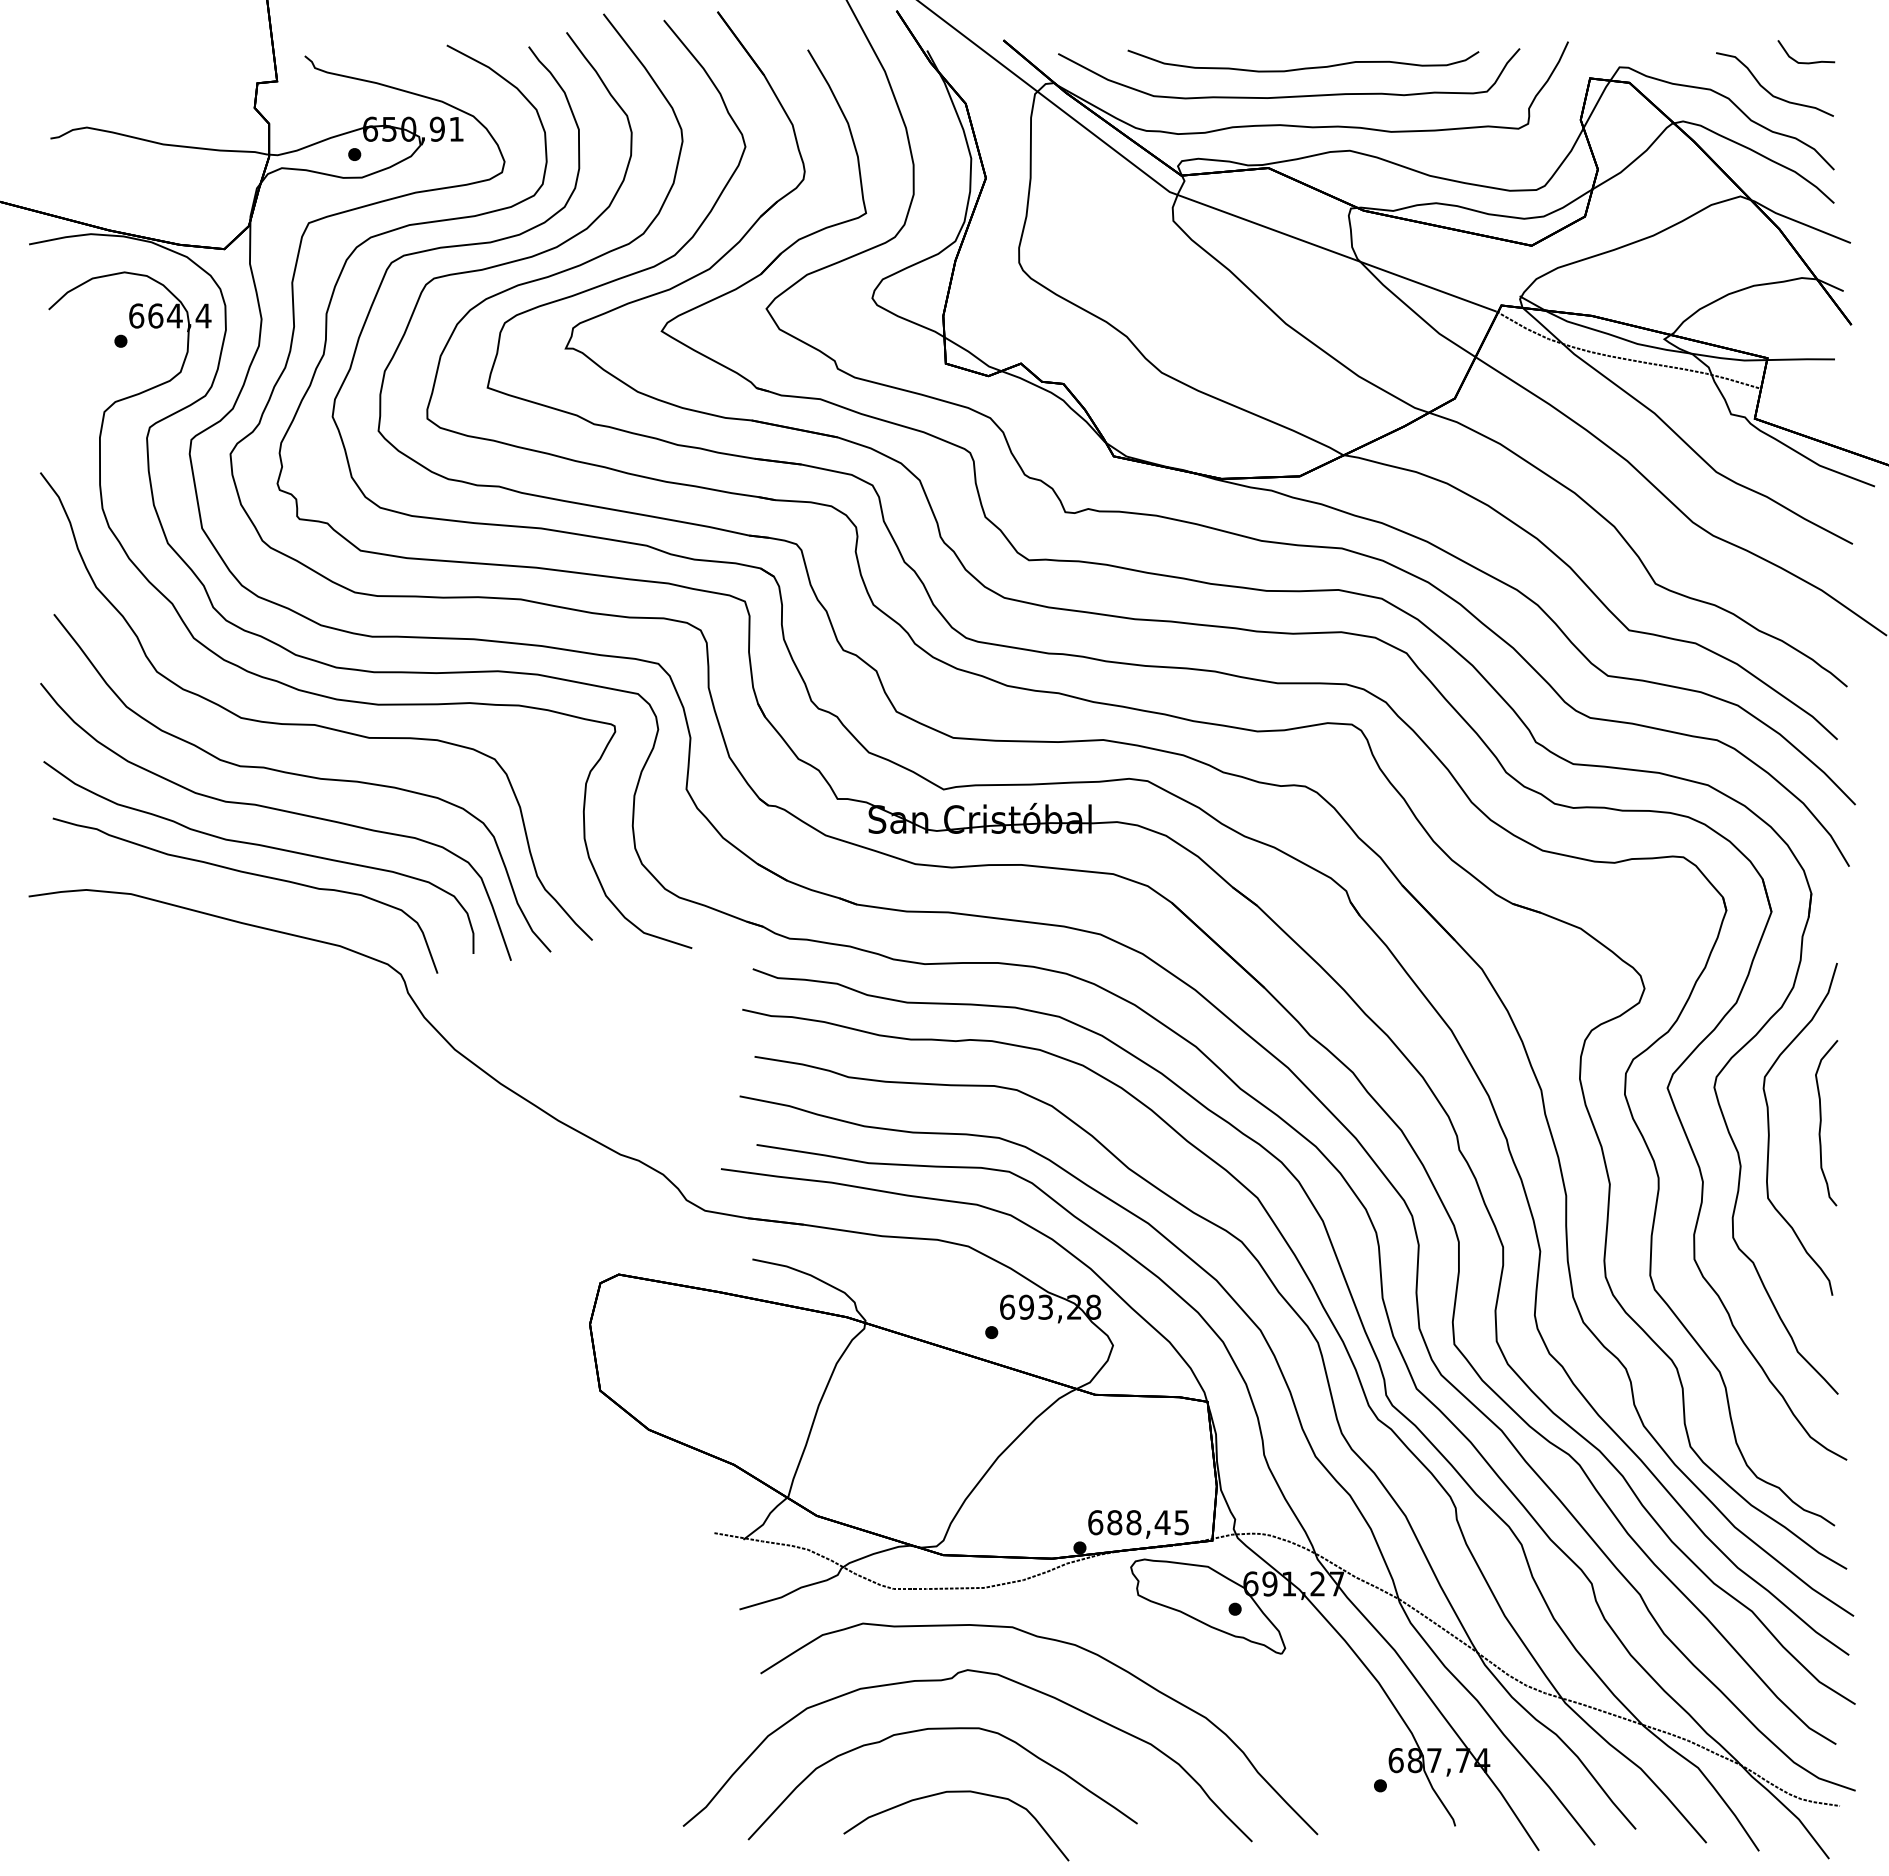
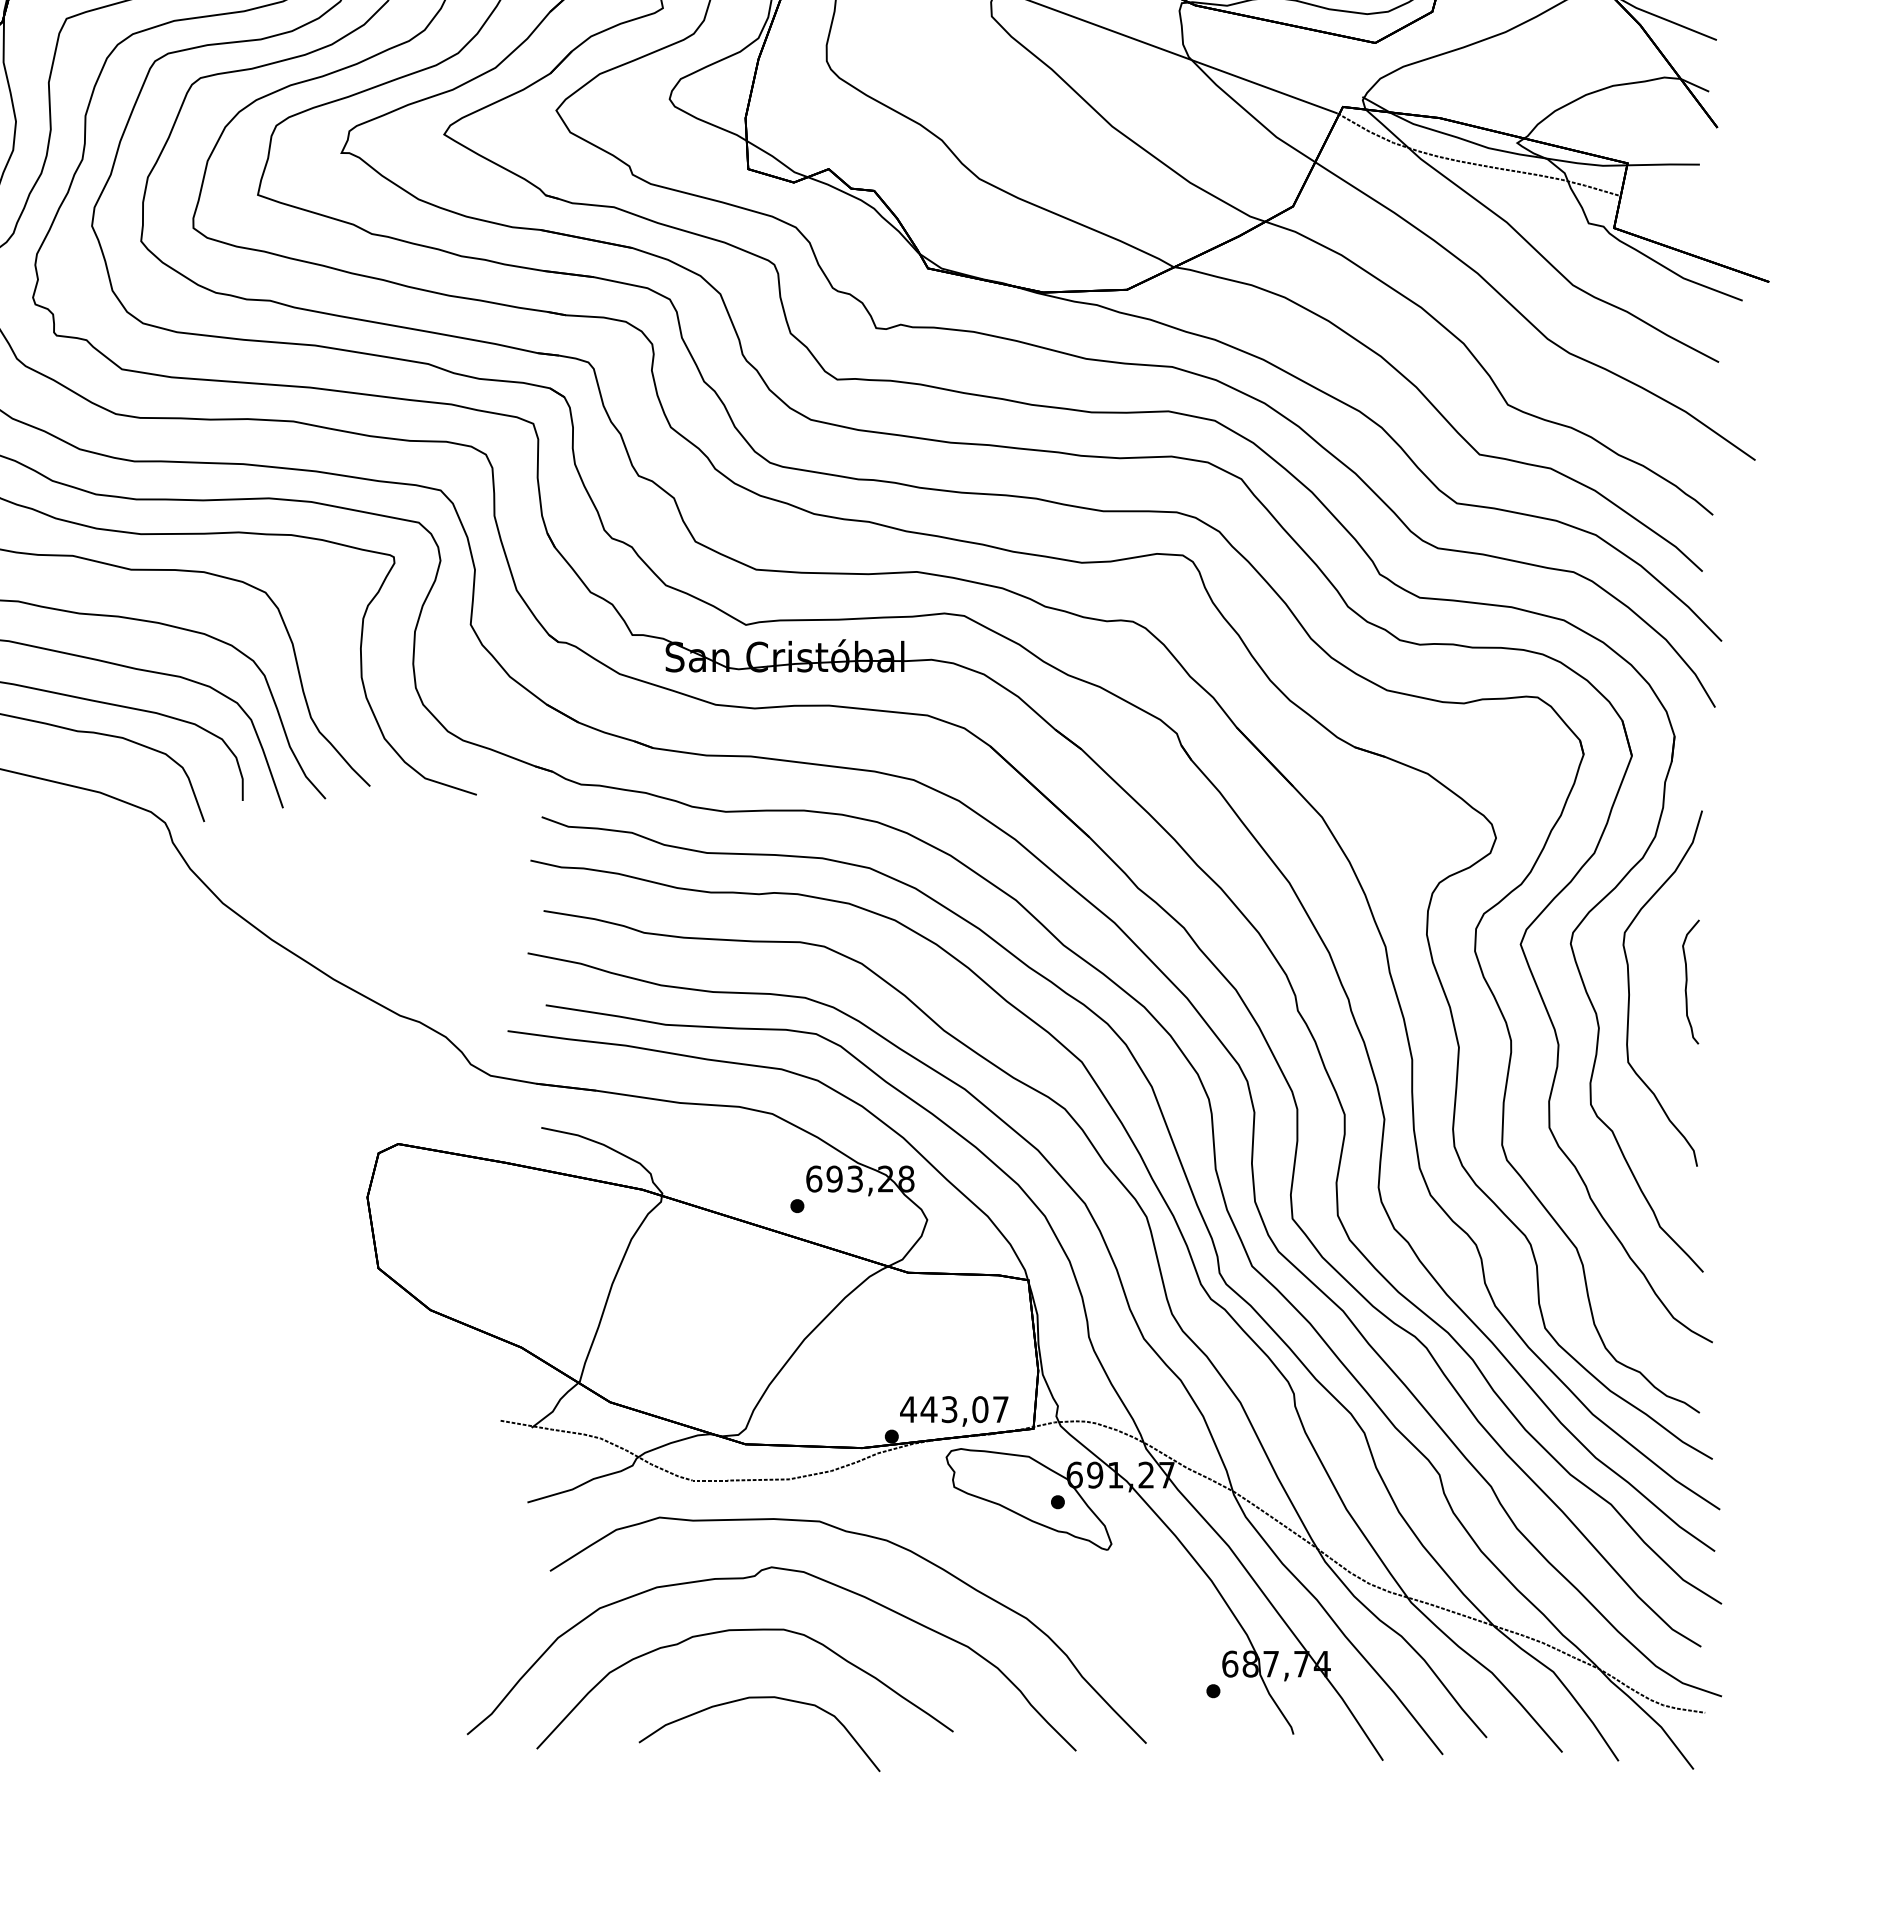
part: (1826, 1123) -> (1690, 982), size x0.7
text: (1137, 1522) -> (953, 1409), 688,45 -> 443,07

